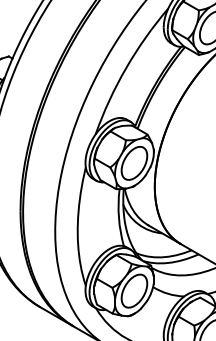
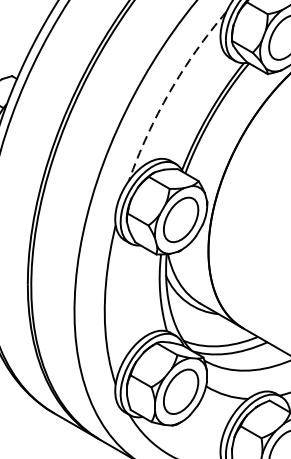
arc: (126, 68) -> (170, 92), solid -> dashed

